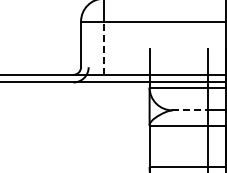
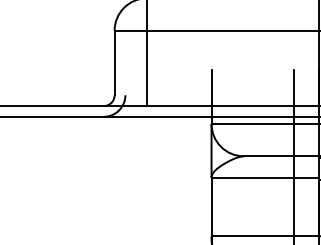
line: (103, 48) -> (146, 68), dashed -> solid
line: (190, 110) -> (269, 156), dashed -> solid

